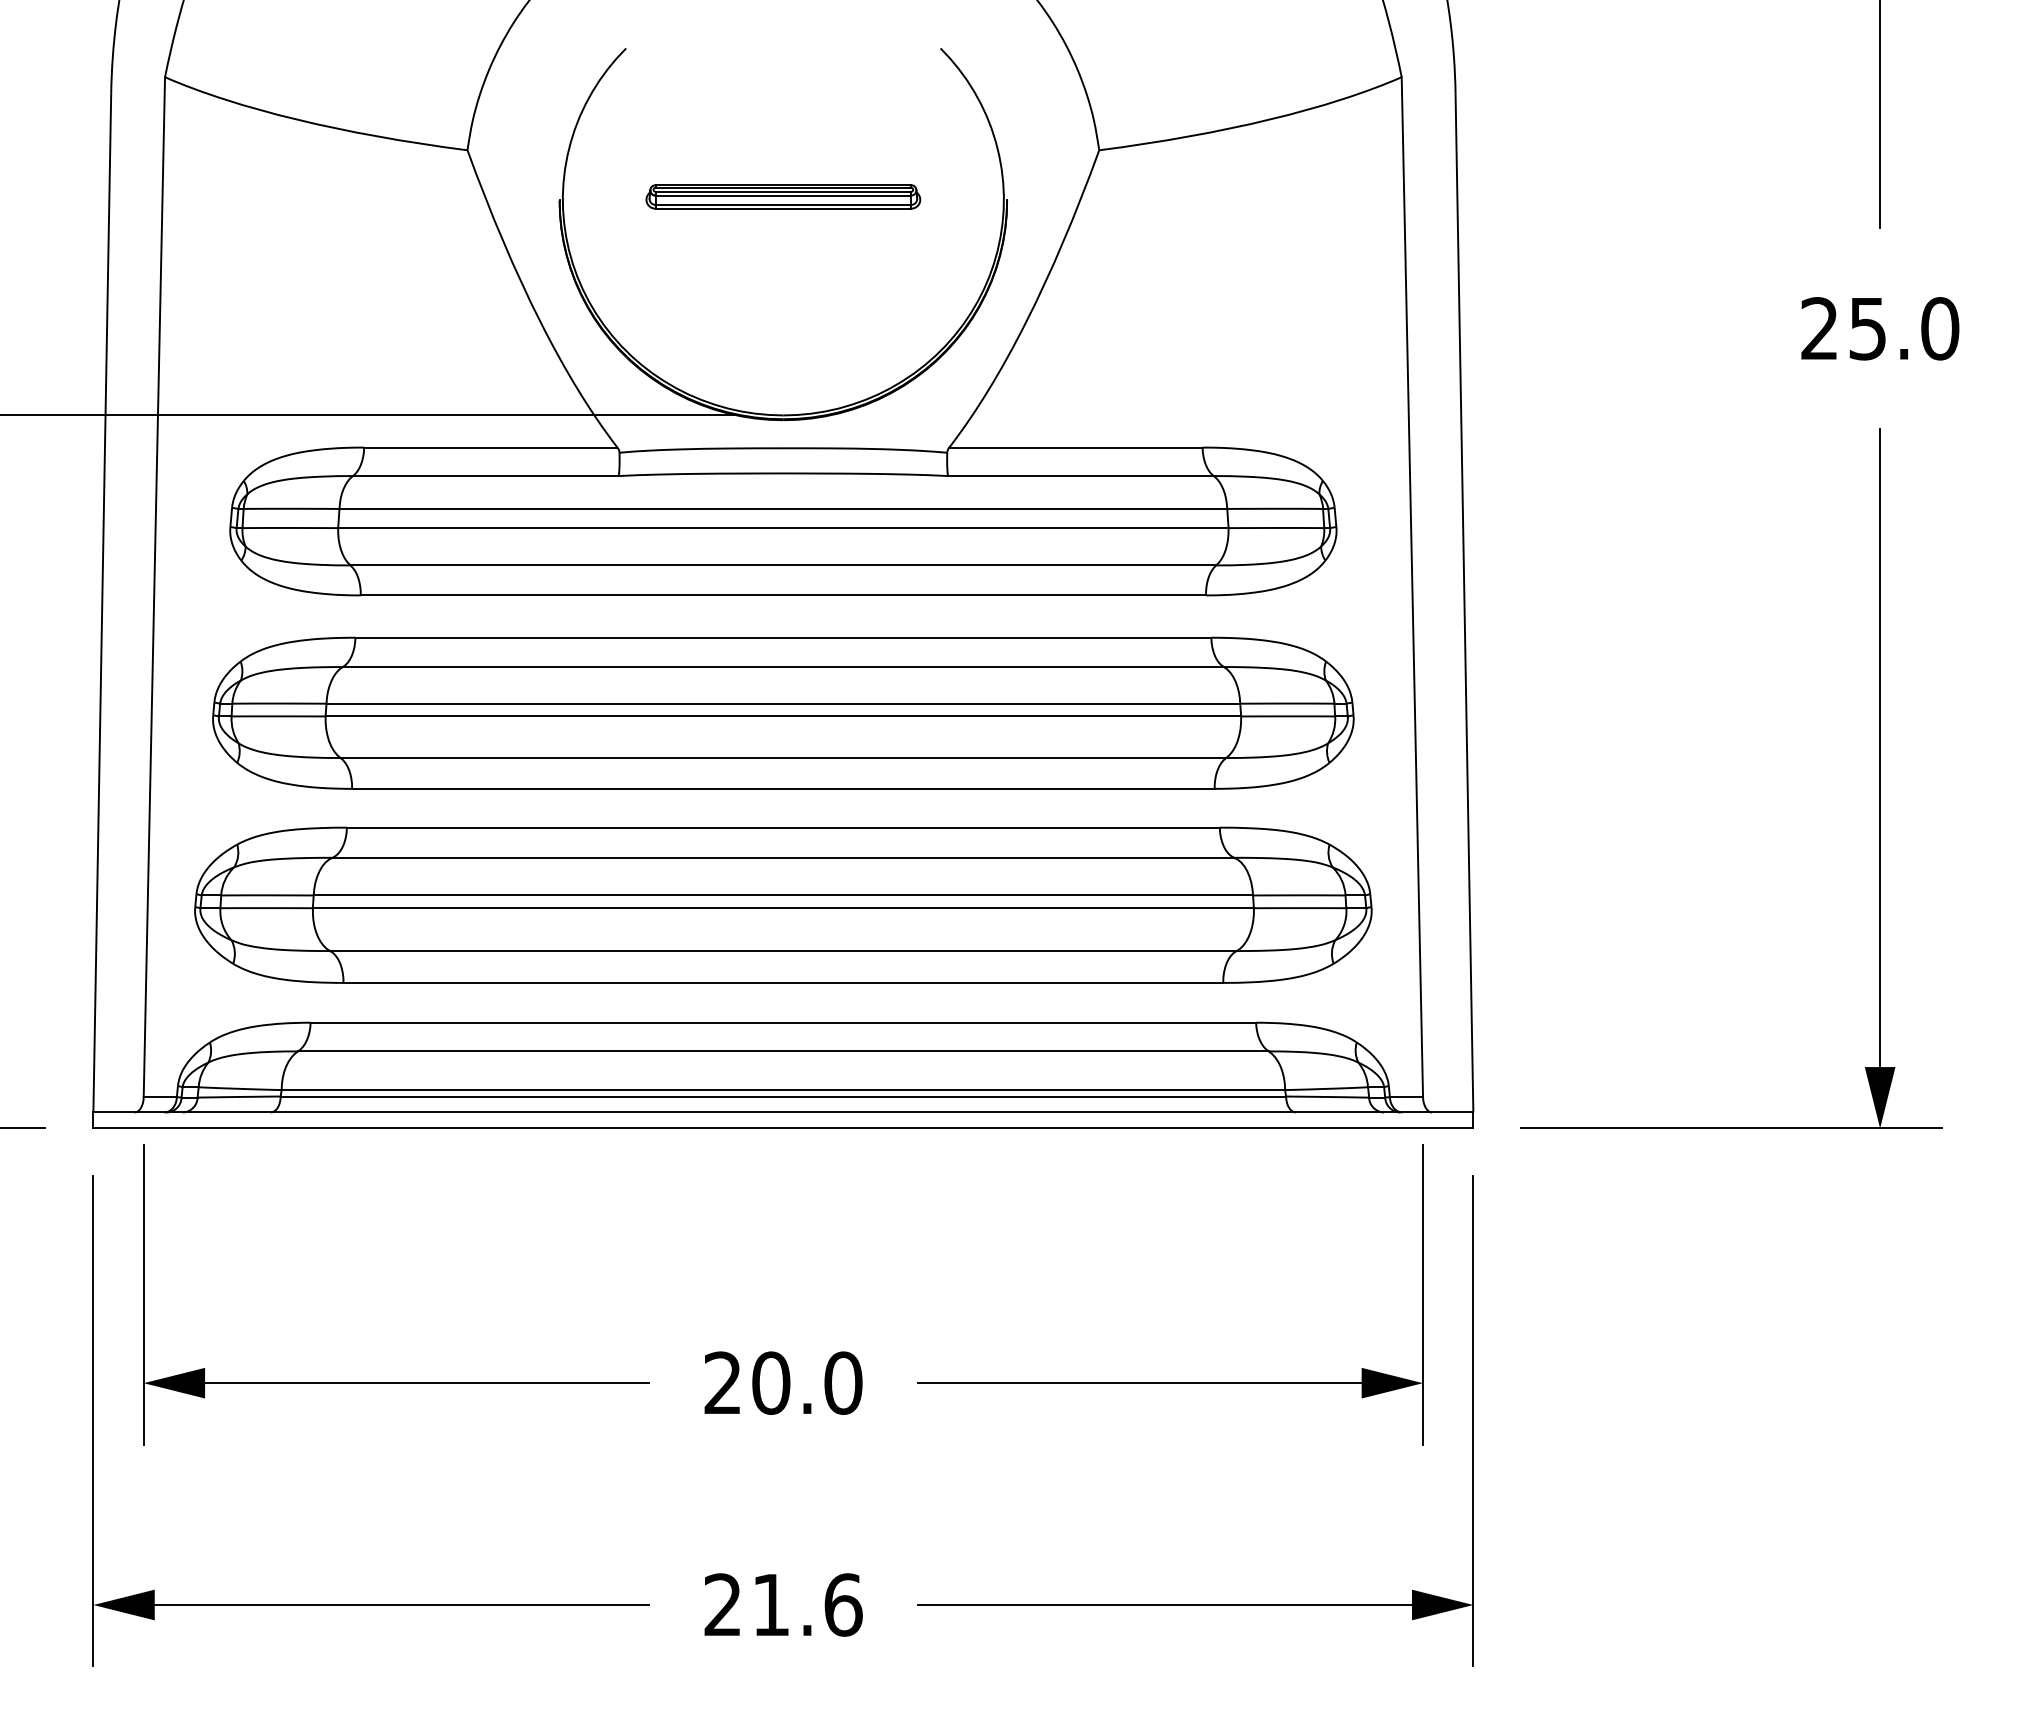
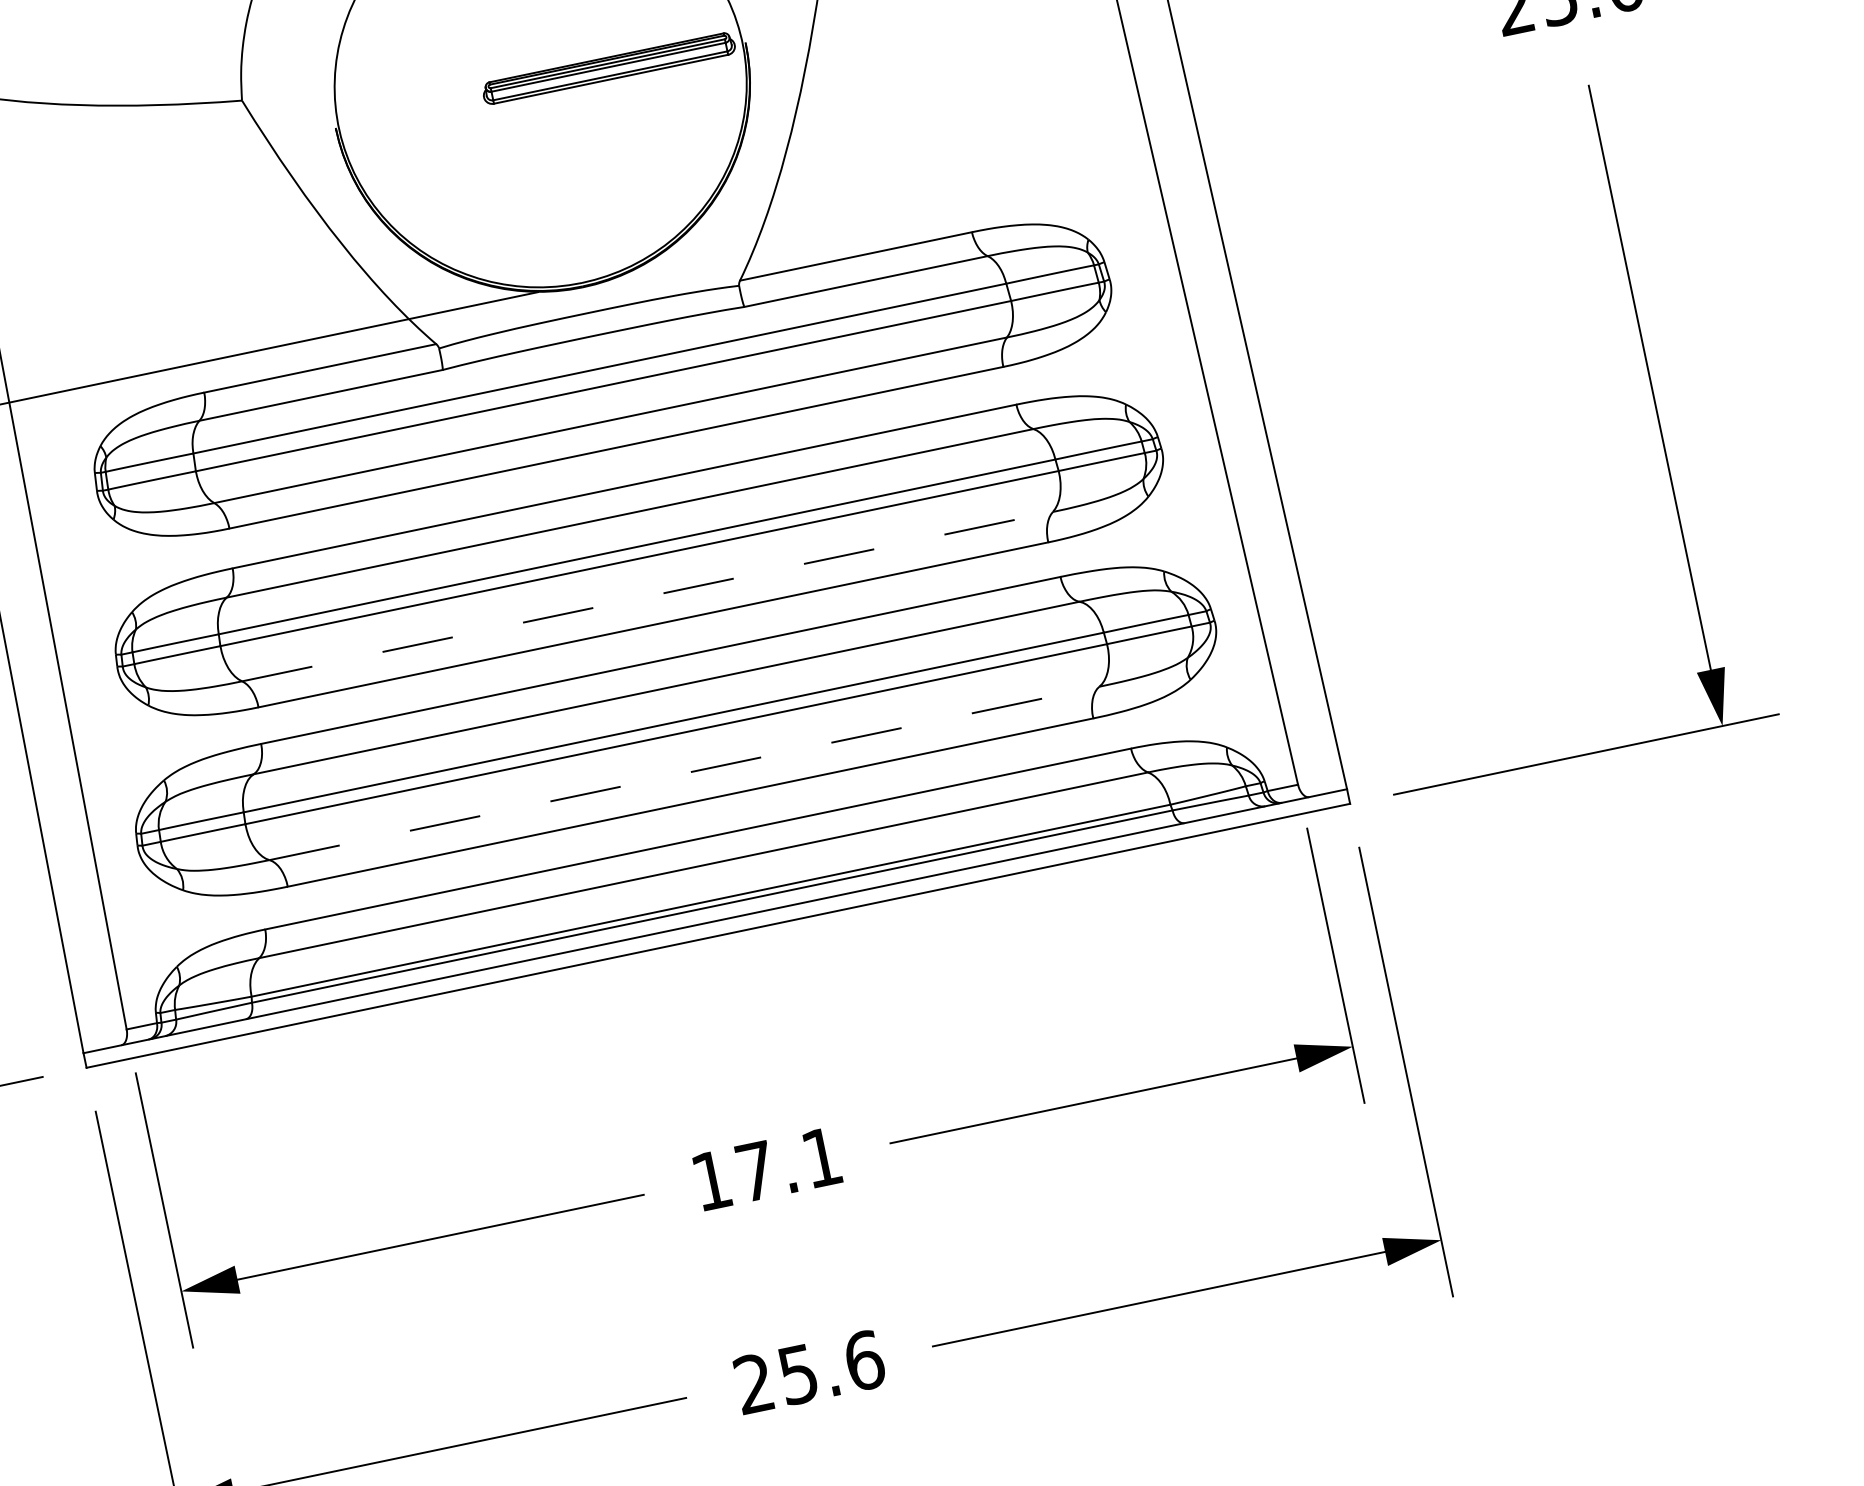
part: (783, 196) -> (608, 68), moved
line: (783, 758) -> (647, 597), solid -> dashed
line: (783, 951) -> (684, 773), solid -> dashed
text: (783, 1382) -> (767, 1168), 20.0 -> 17.1
text: (770, 1605) -> (797, 1375), 21.6 -> 25.6

